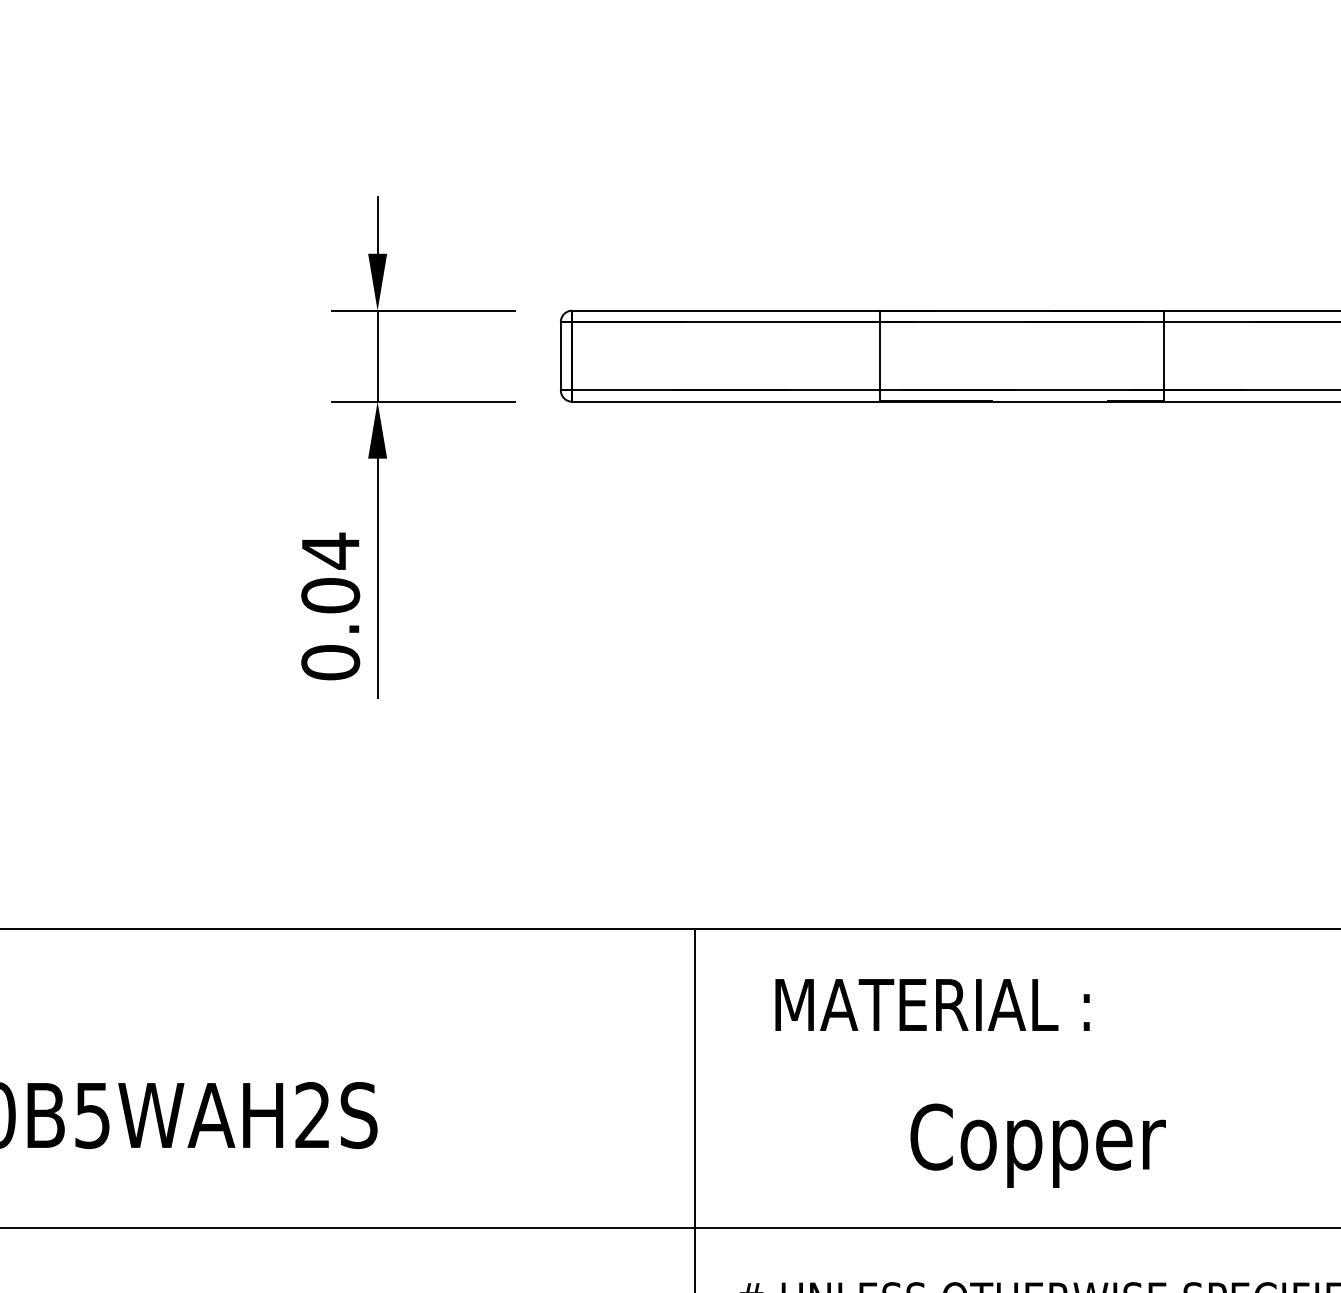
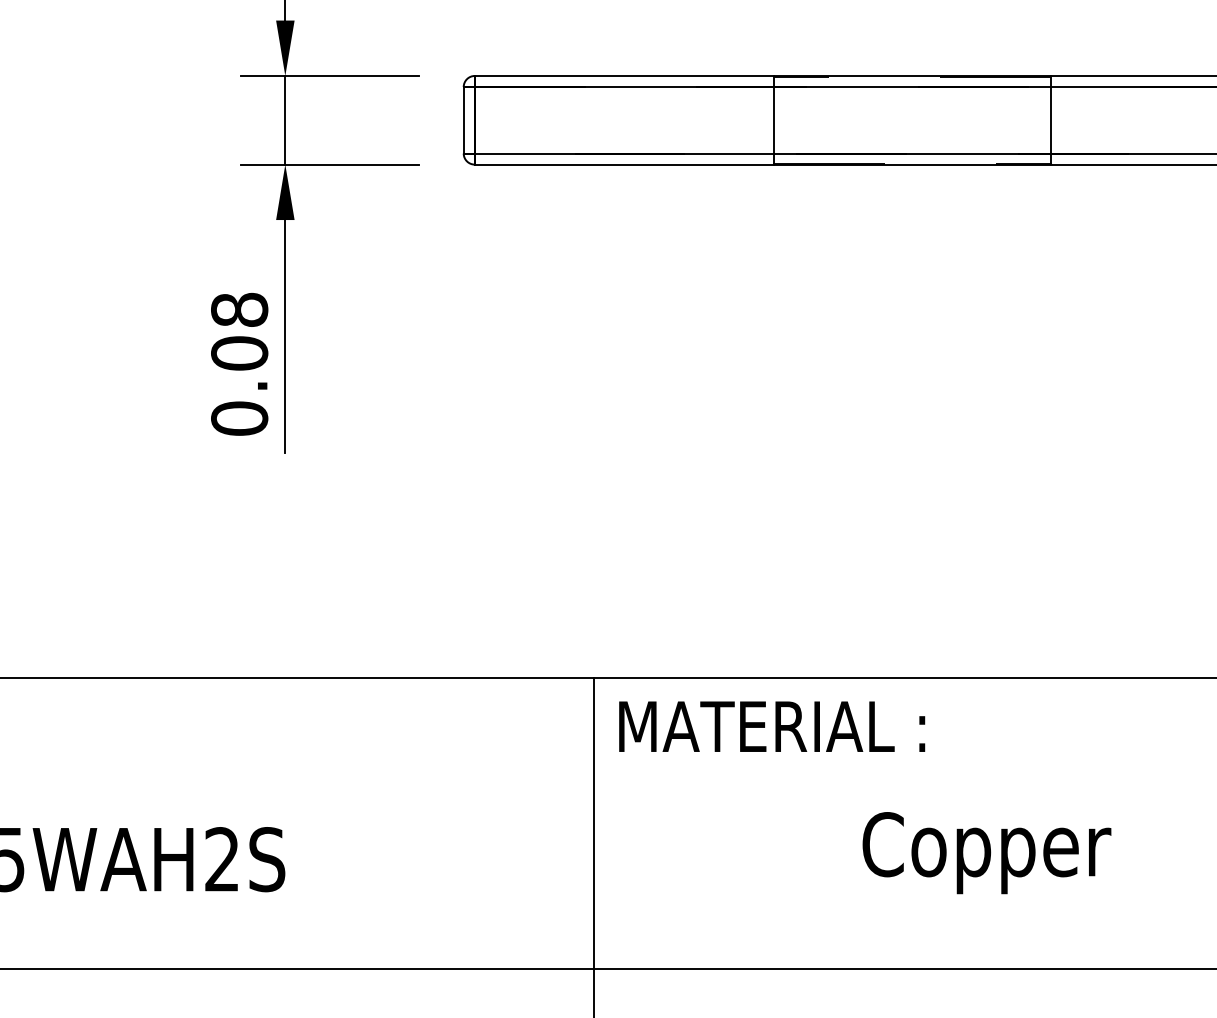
text: (330, 550) -> (239, 309), 0.04 -> 0.08
text: (932, 1004) -> (772, 726), moved
text: (1037, 1145) -> (986, 852), moved

